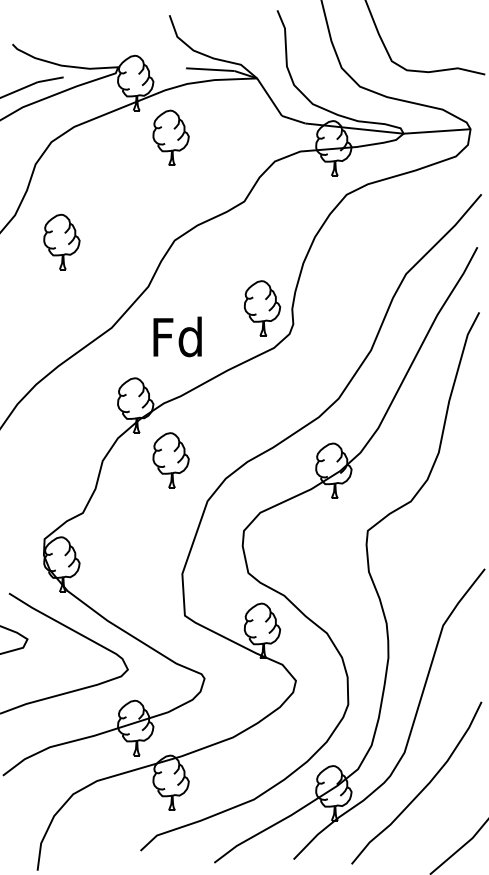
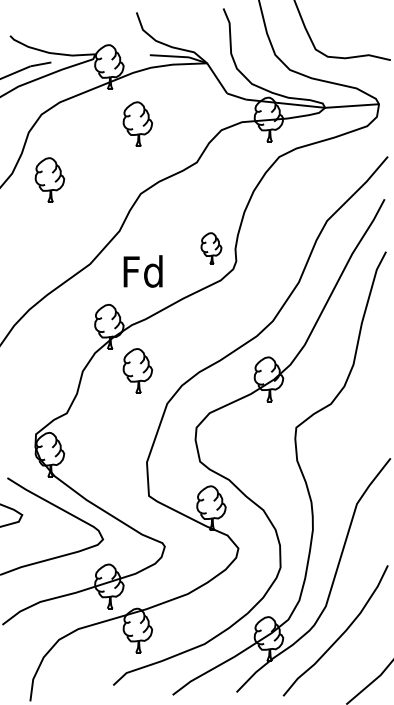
part: (170, 137) -> (137, 123), moved
part: (61, 241) -> (49, 179), moved
part: (262, 308) -> (211, 248), size x0.7

